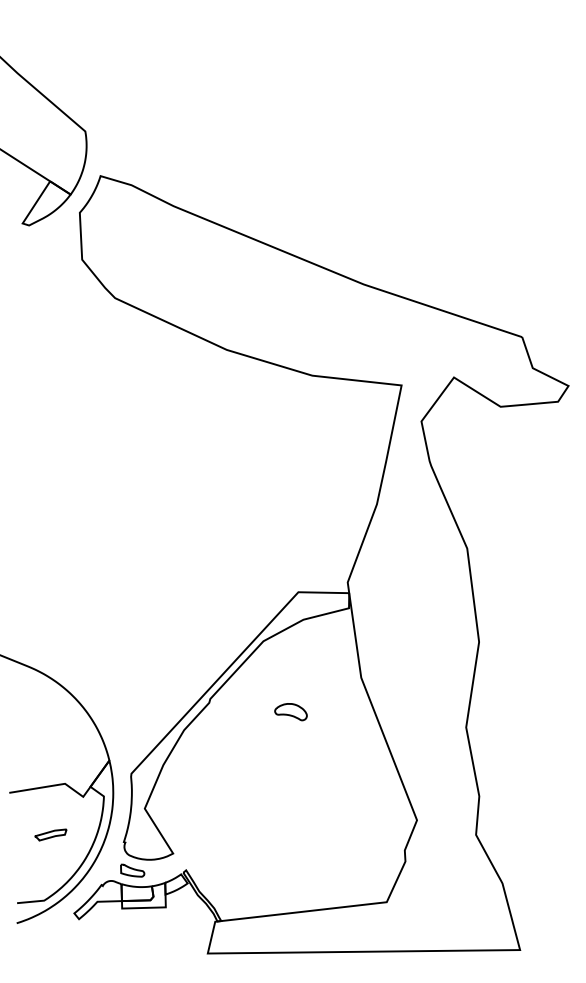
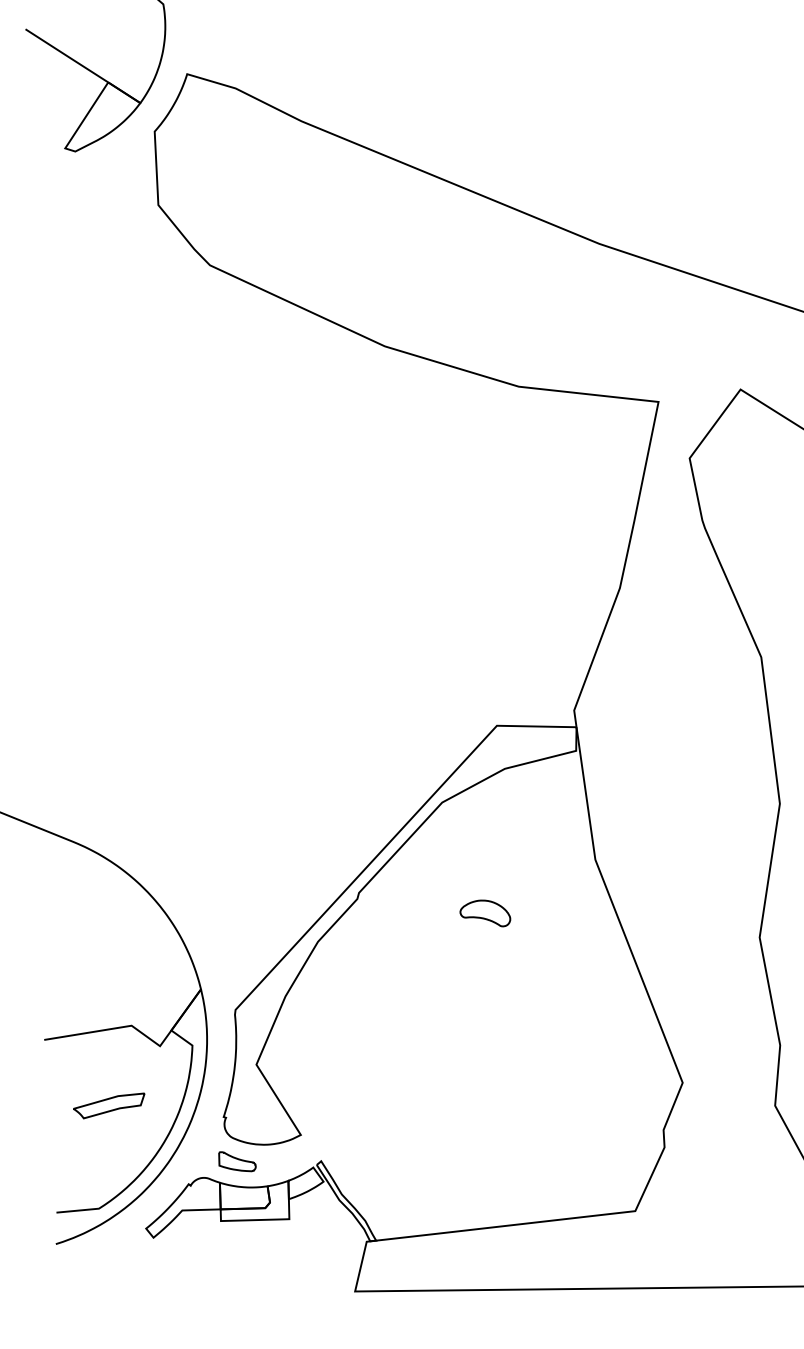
part: (50, 834) -> (108, 1105), size x1.43

